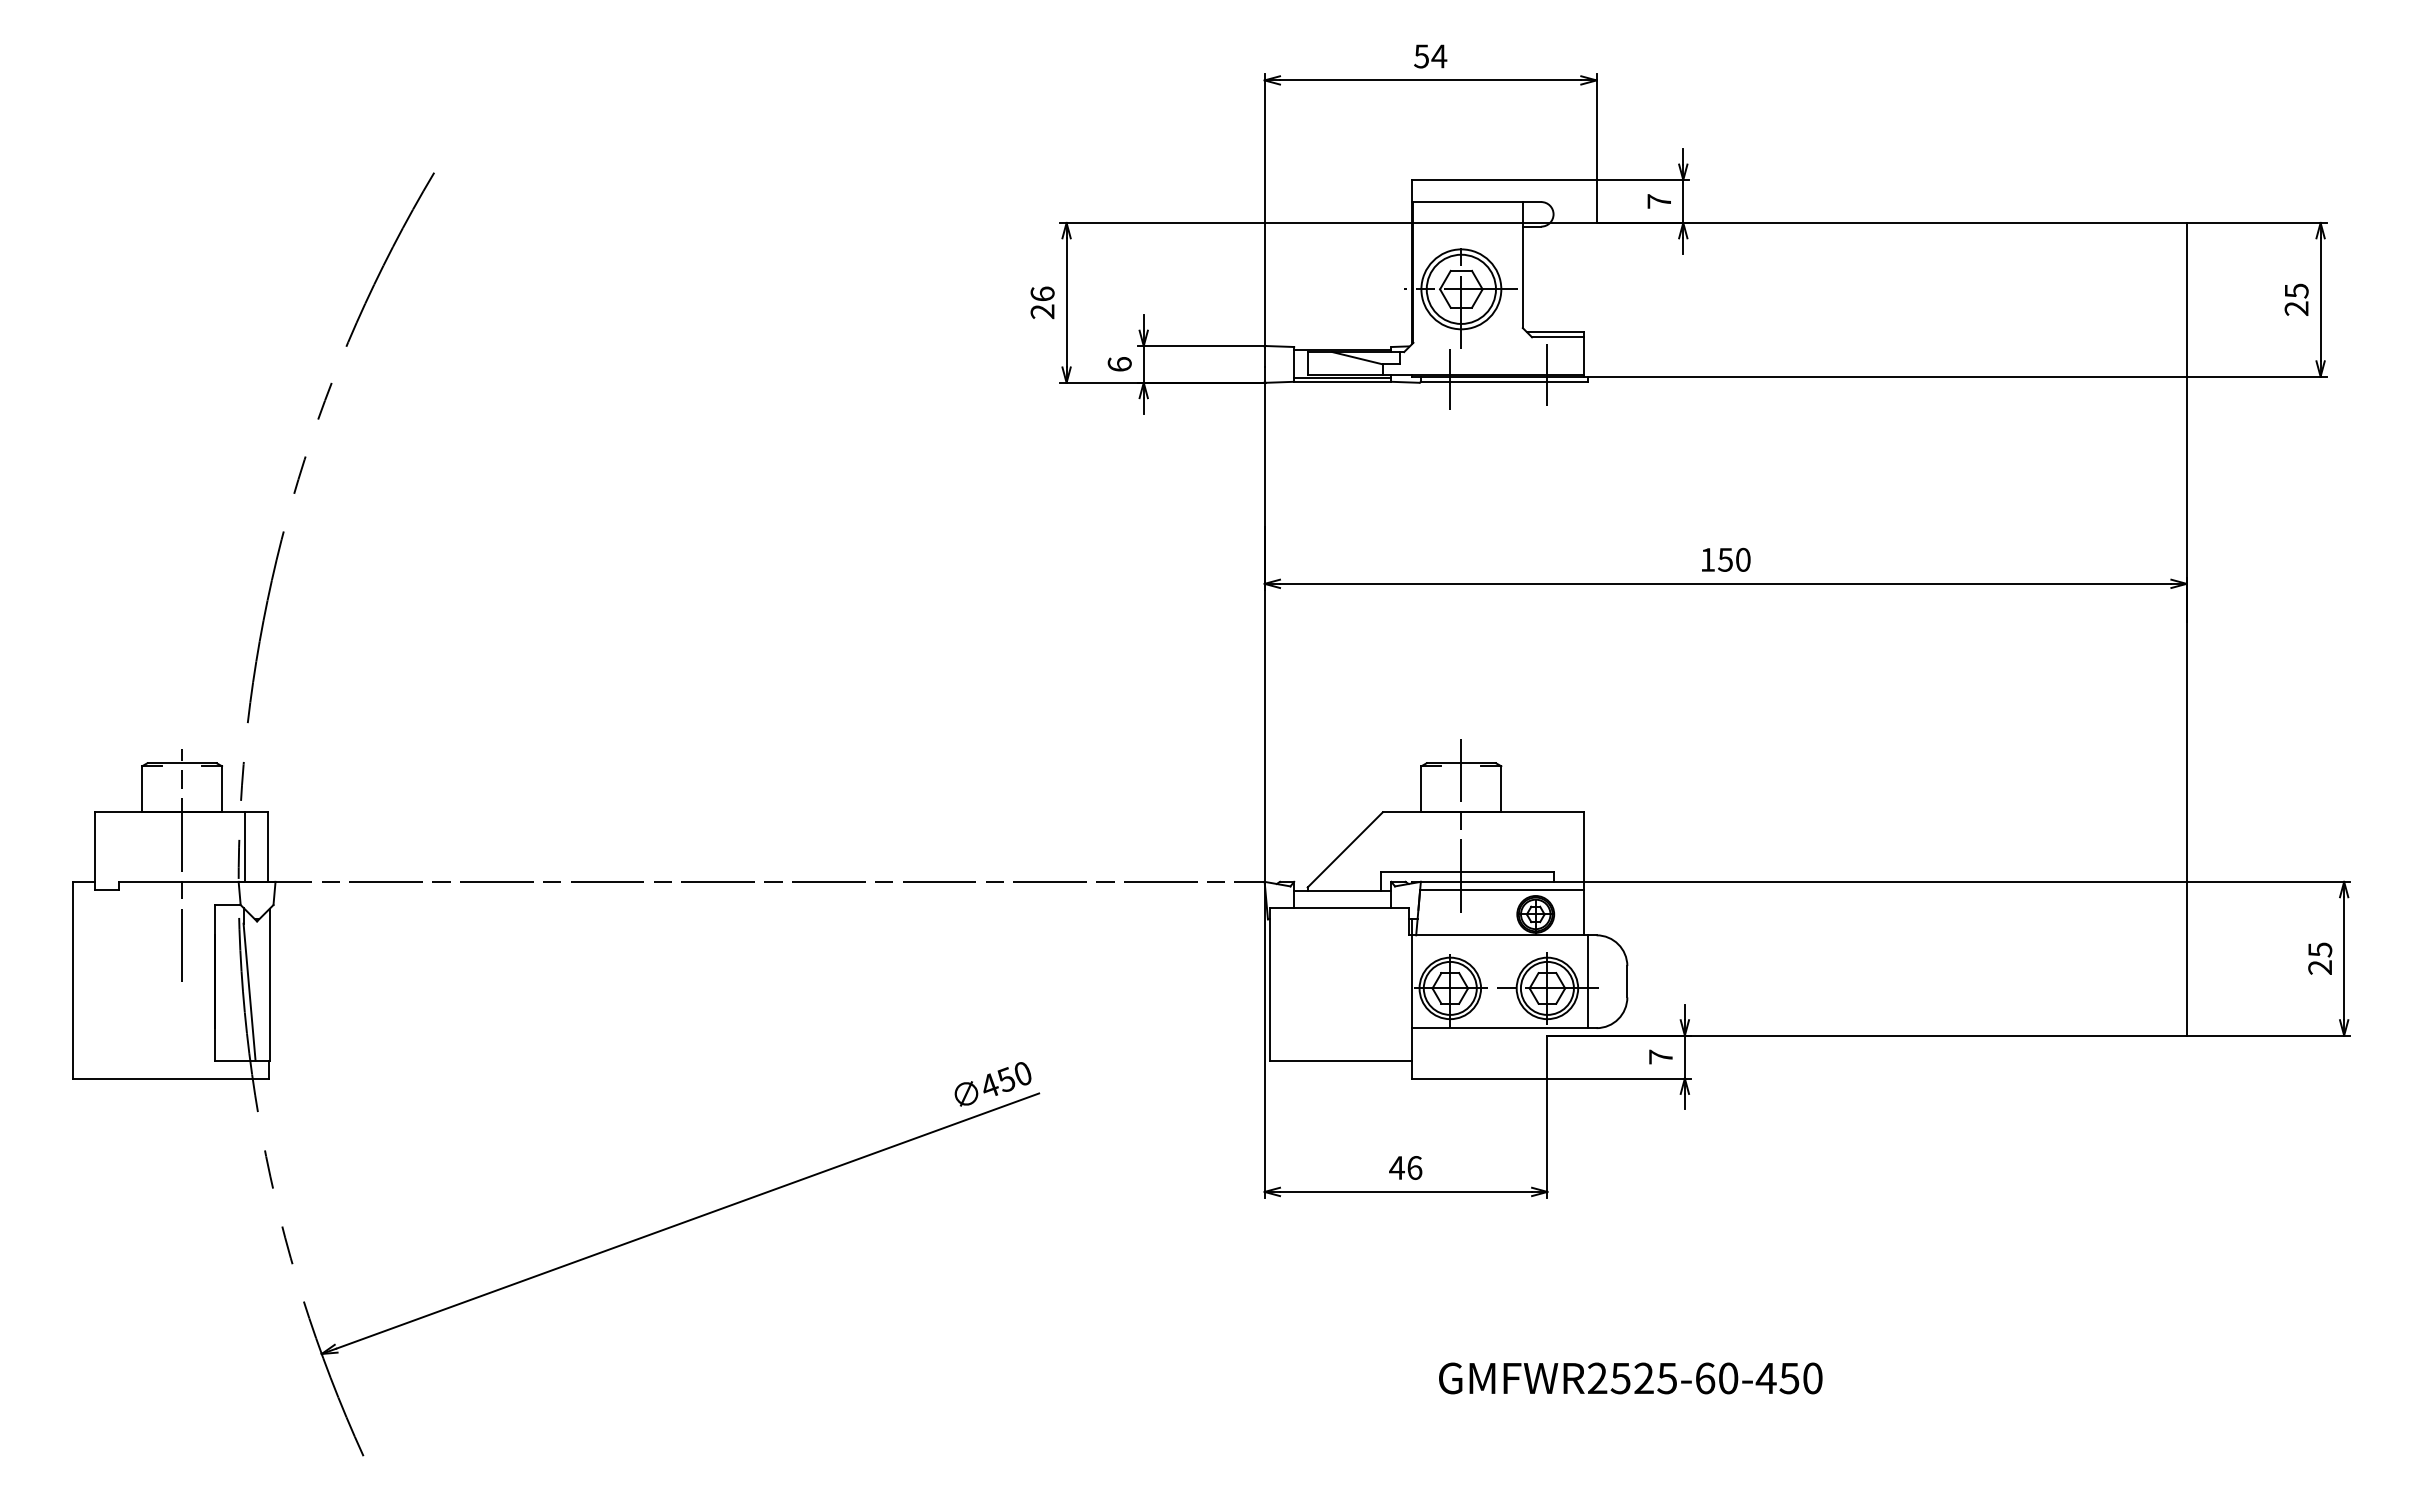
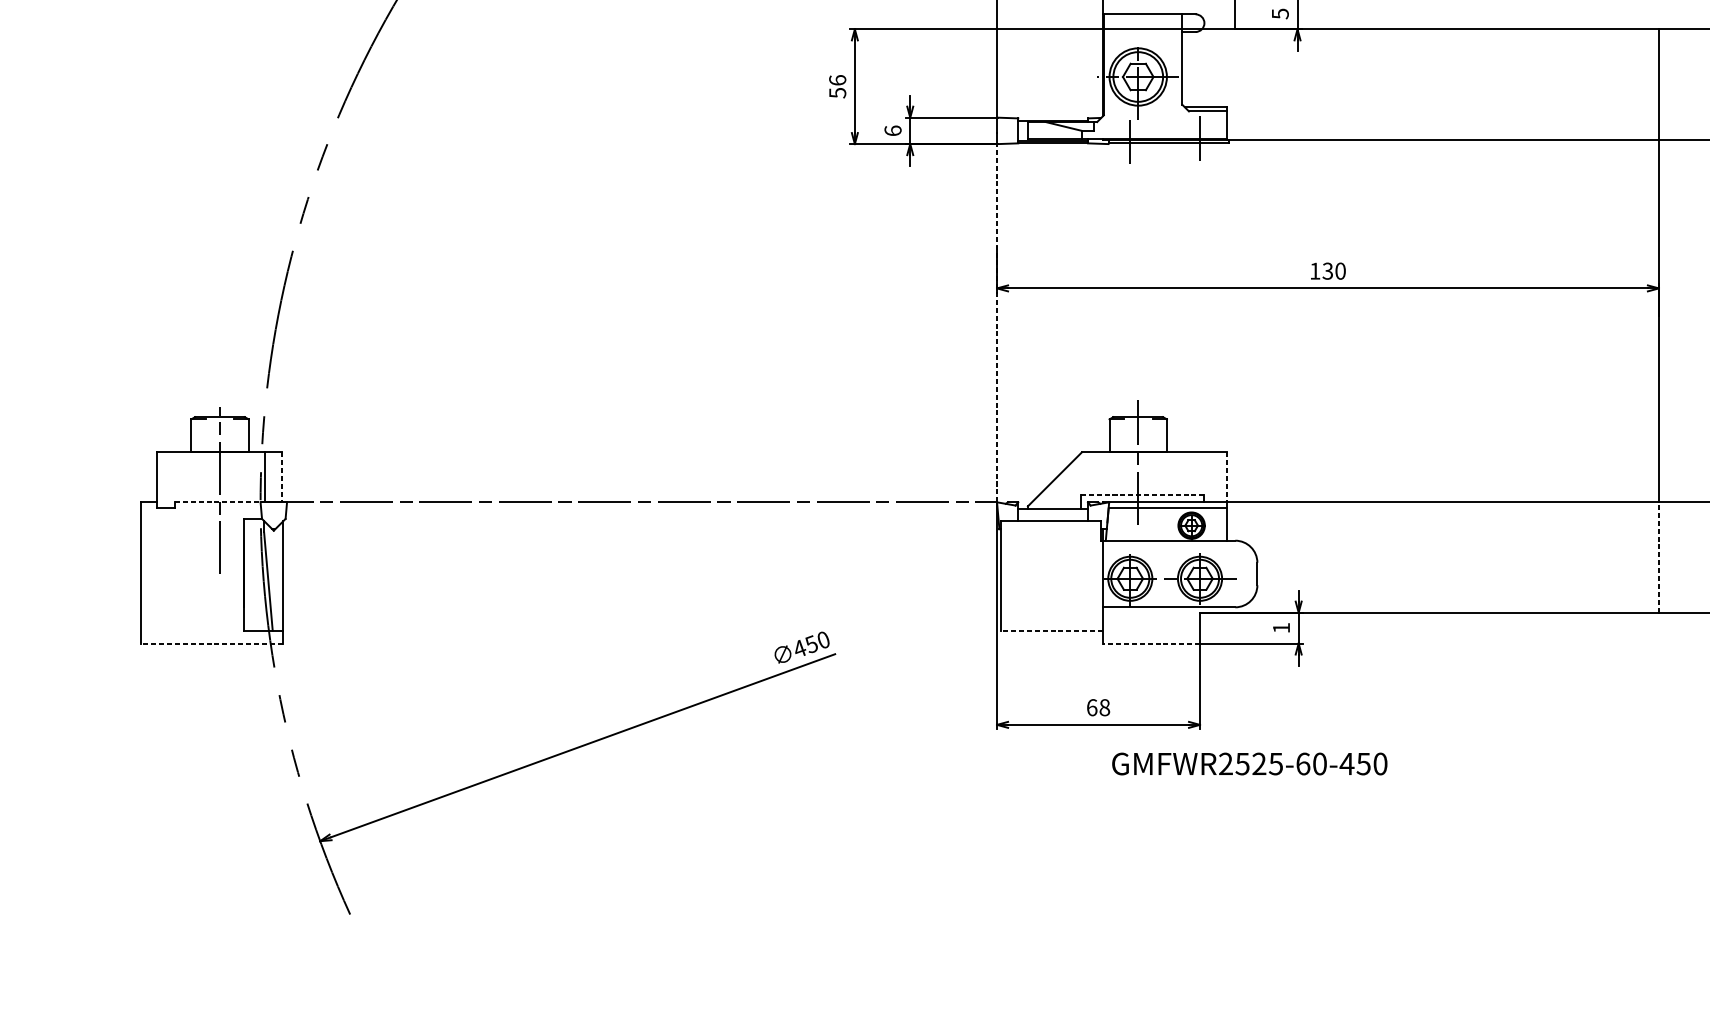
text: (1659, 201) -> (1280, 13), 7 -> 5
text: (1042, 311) -> (837, 92), 26 -> 56
text: (1725, 559) -> (1327, 270), 150 -> 130
line: (1264, 631) -> (996, 322), solid -> dashed
line: (268, 847) -> (282, 477), solid -> dashed
line: (1584, 847) -> (1226, 477), solid -> dashed
line: (1468, 872) -> (1143, 495), solid -> dashed
line: (182, 881) -> (220, 502), solid -> dashed
line: (2186, 958) -> (1658, 557), solid -> dashed
line: (1588, 981) -> (1229, 573), removed
text: (1660, 1056) -> (1281, 627), 7 -> 1
line: (1340, 1060) -> (1051, 630), solid -> dashed
line: (170, 1078) -> (211, 643), solid -> dashed
line: (1479, 1078) -> (1151, 643), solid -> dashed
text: (1405, 1167) -> (1098, 707), 46 -> 68
text: (1630, 1378) -> (1249, 764), moved

